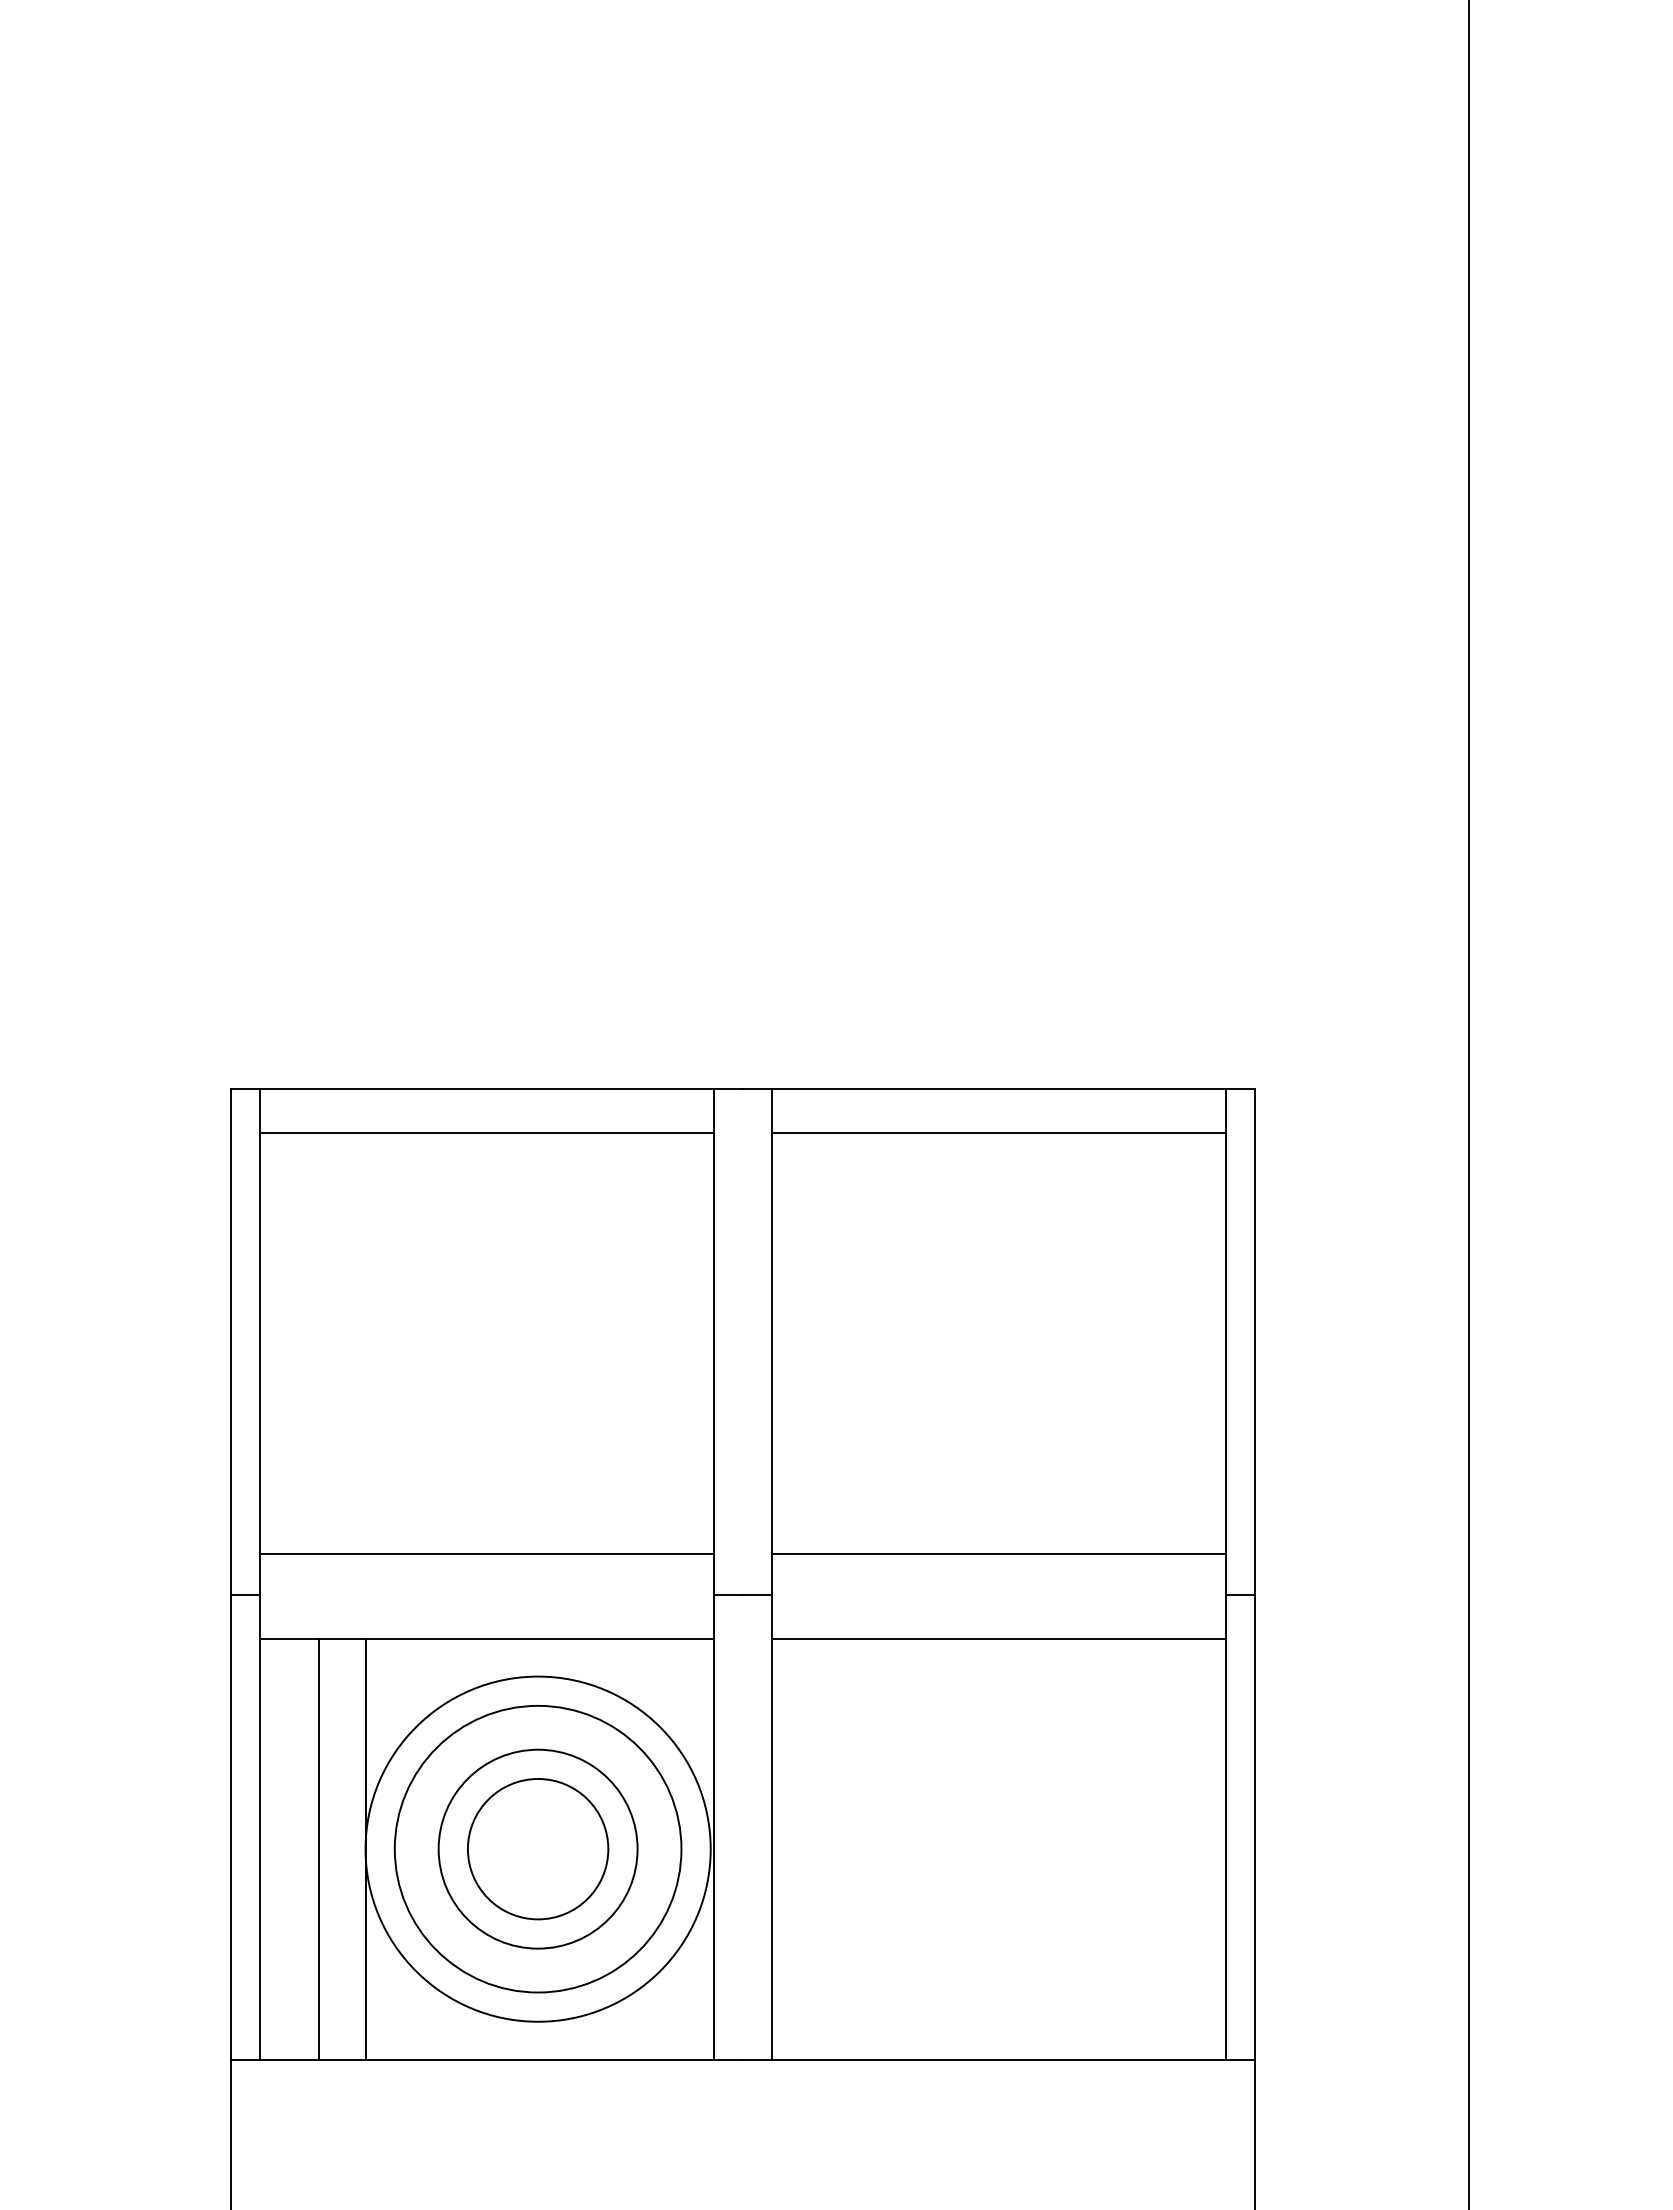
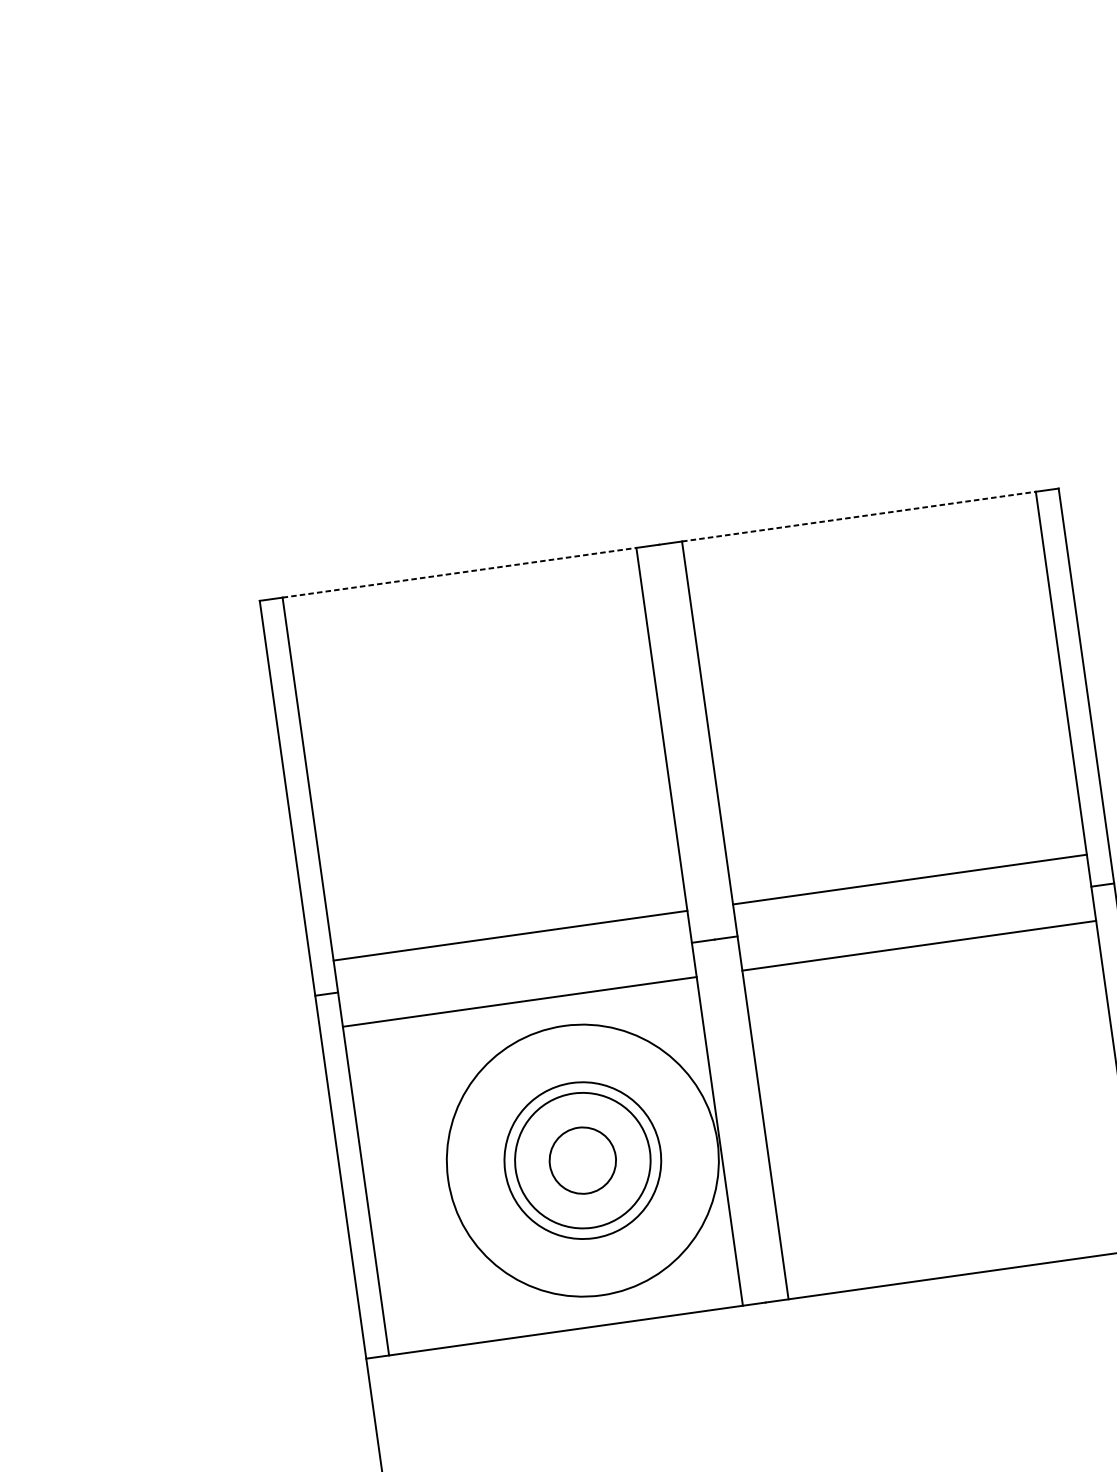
line: (486, 1088) -> (459, 572), solid -> dashed
line: (998, 1088) -> (858, 516), solid -> dashed
line: (486, 1132) -> (463, 607), removed
line: (998, 1132) -> (863, 550), removed
line: (318, 1848) -> (411, 1184), removed
line: (365, 1848) -> (448, 1179), removed
circle: (537, 1848) -> (582, 1160), size x0.6
circle: (537, 1848) -> (582, 1160), size x0.6

